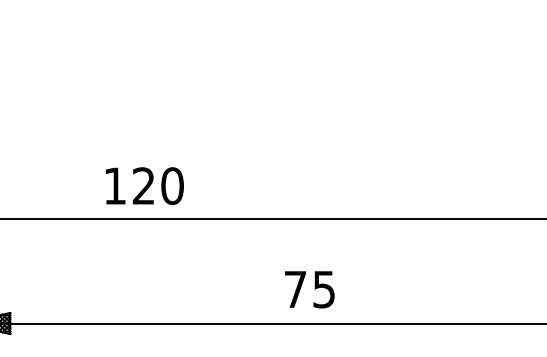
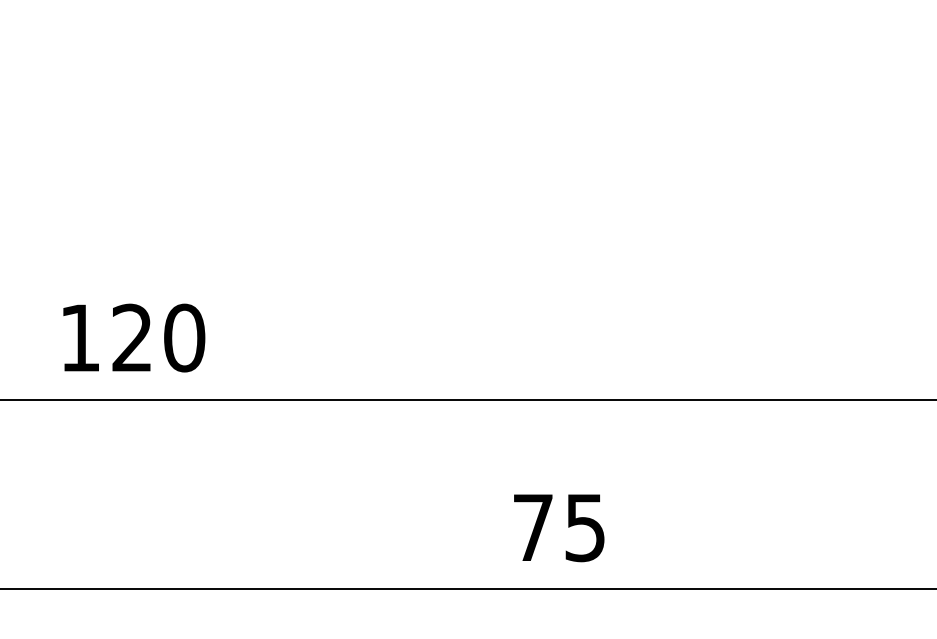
text: (144, 185) -> (133, 336), moved
text: (309, 289) -> (558, 527), moved

